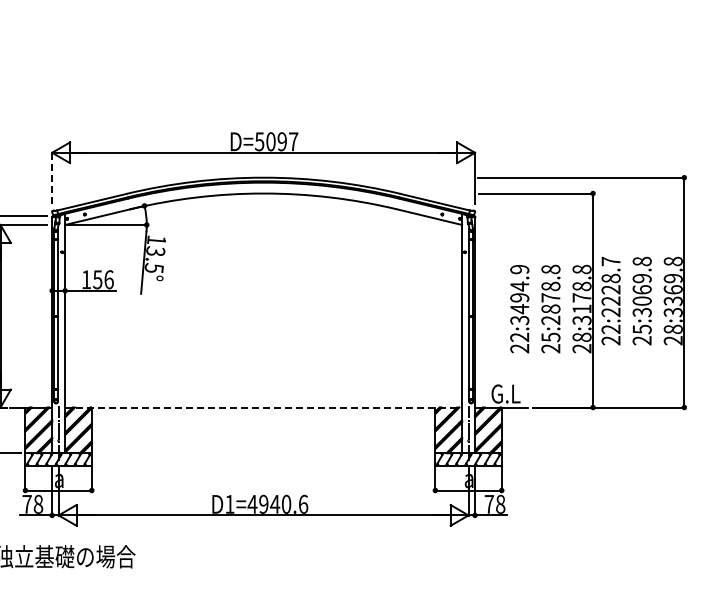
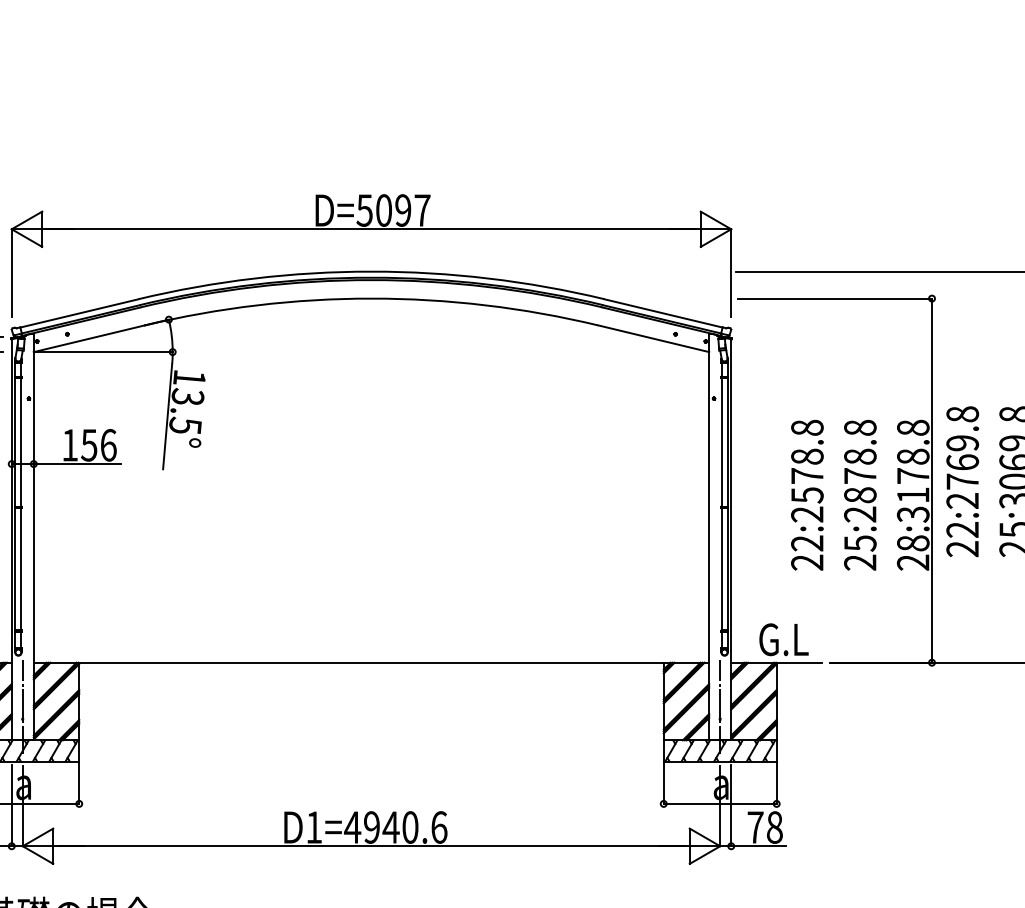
line: (52, 178) -> (12, 273), dashed -> solid
text: (610, 280) -> (961, 446), 22:2228.7 -> 22:2769.8
text: (519, 294) -> (806, 470), 22:3494.9 -> 22:2578.8
line: (264, 407) -> (373, 662), dashed -> solid

